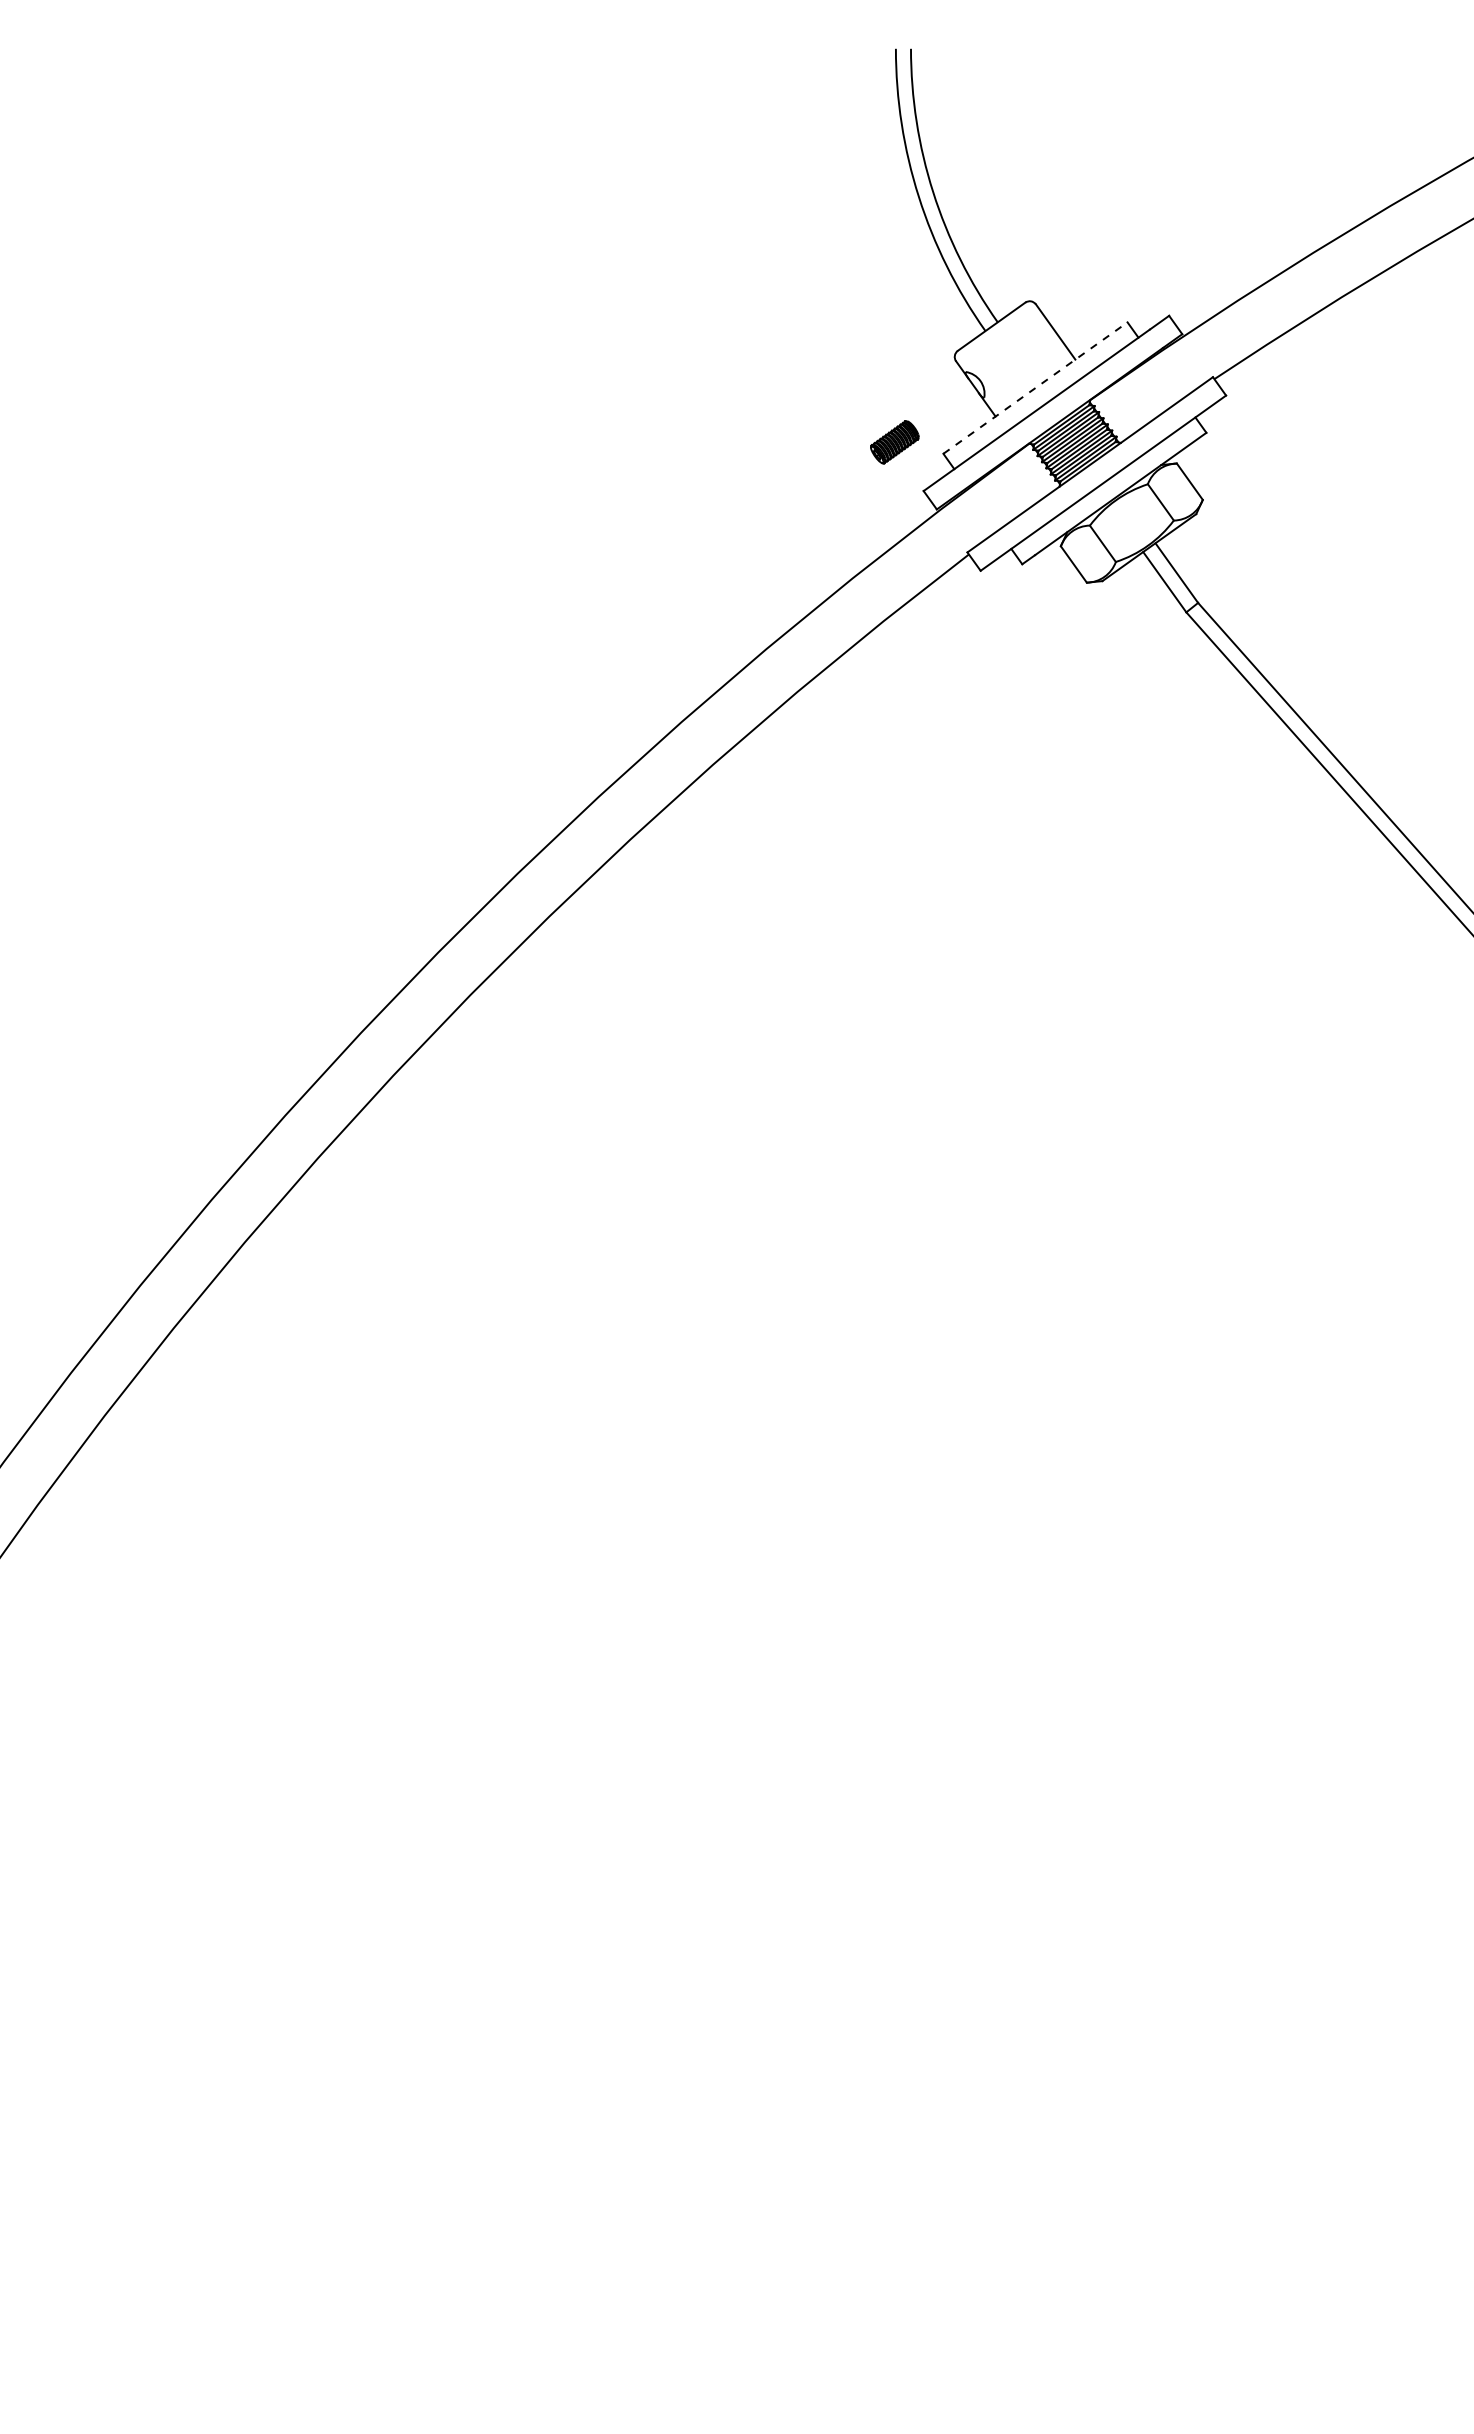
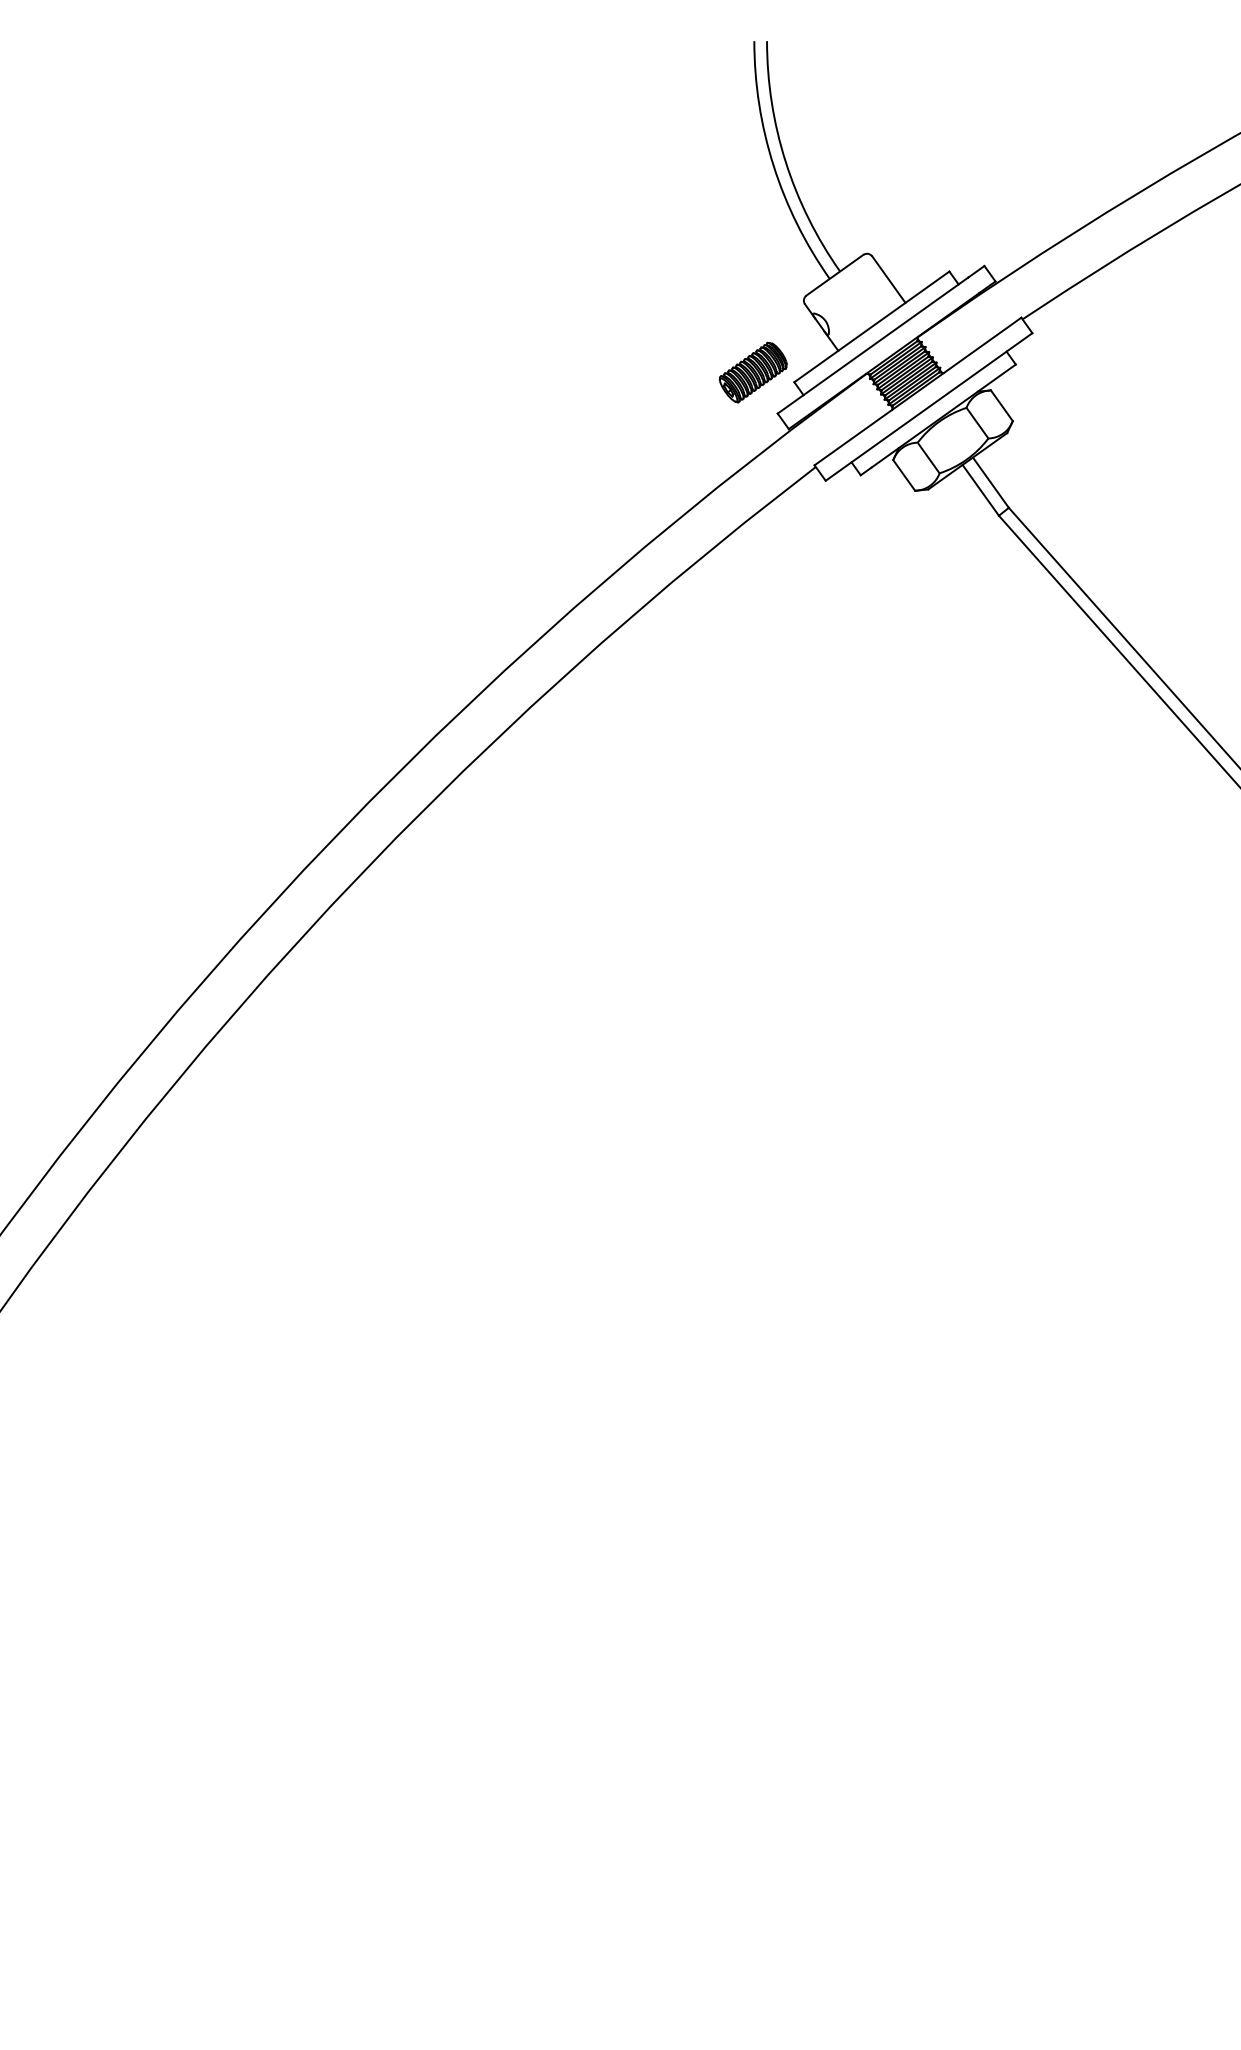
line: (1035, 387) -> (871, 326), dashed -> solid
part: (894, 442) -> (753, 372), size x1.67

